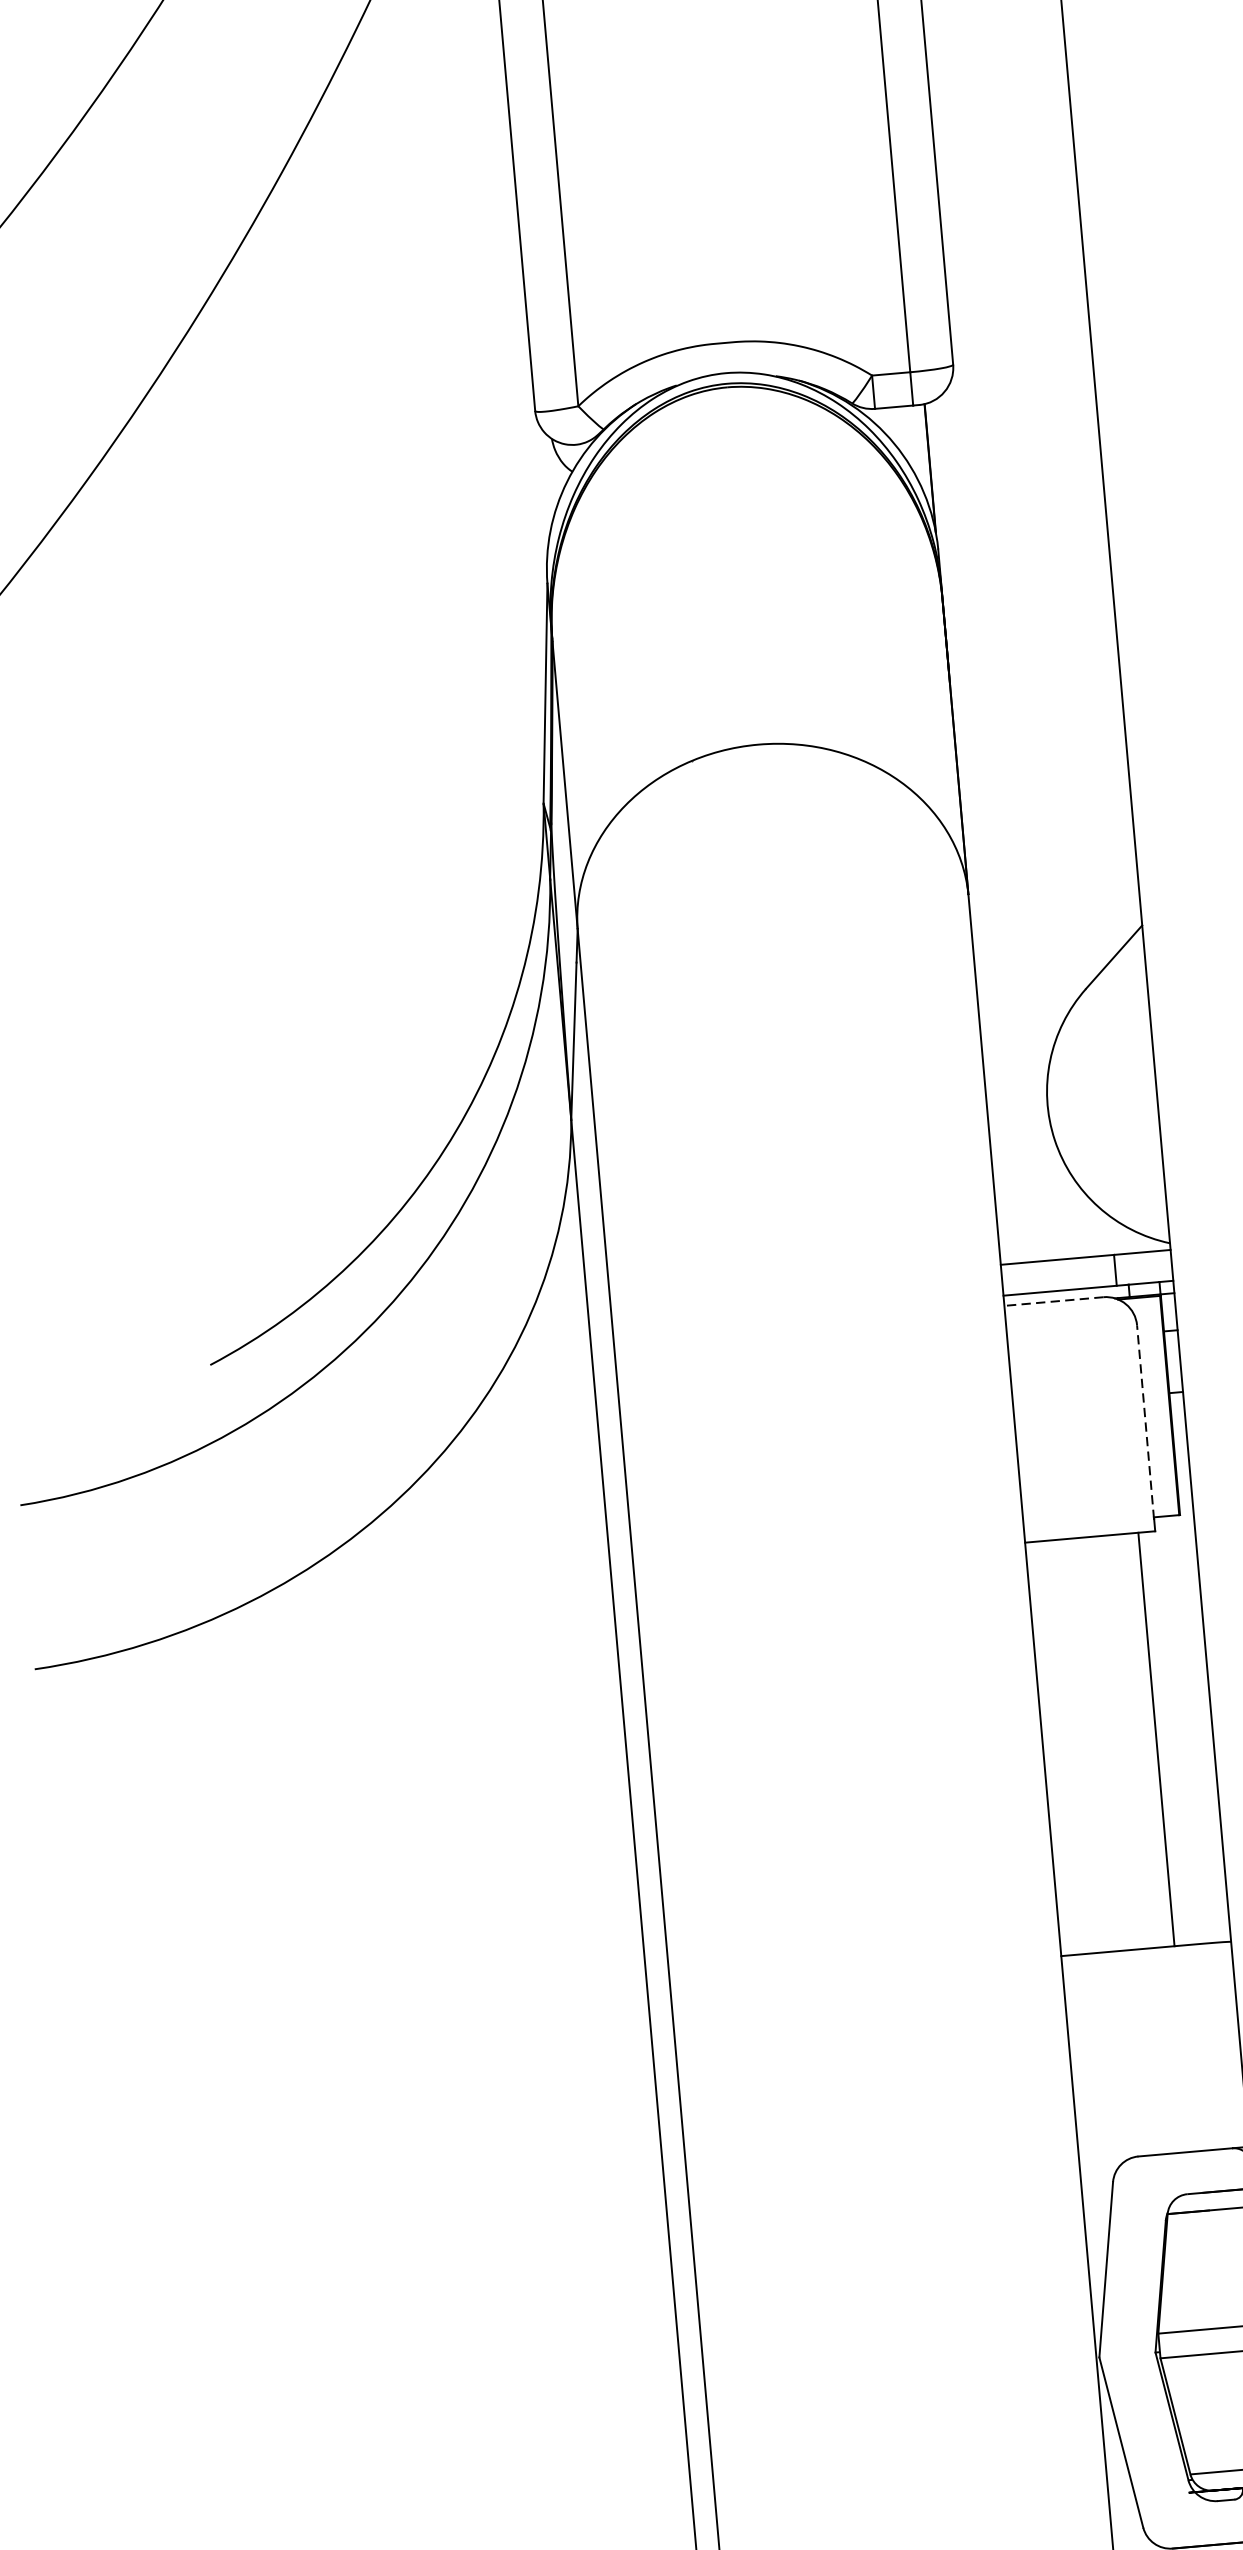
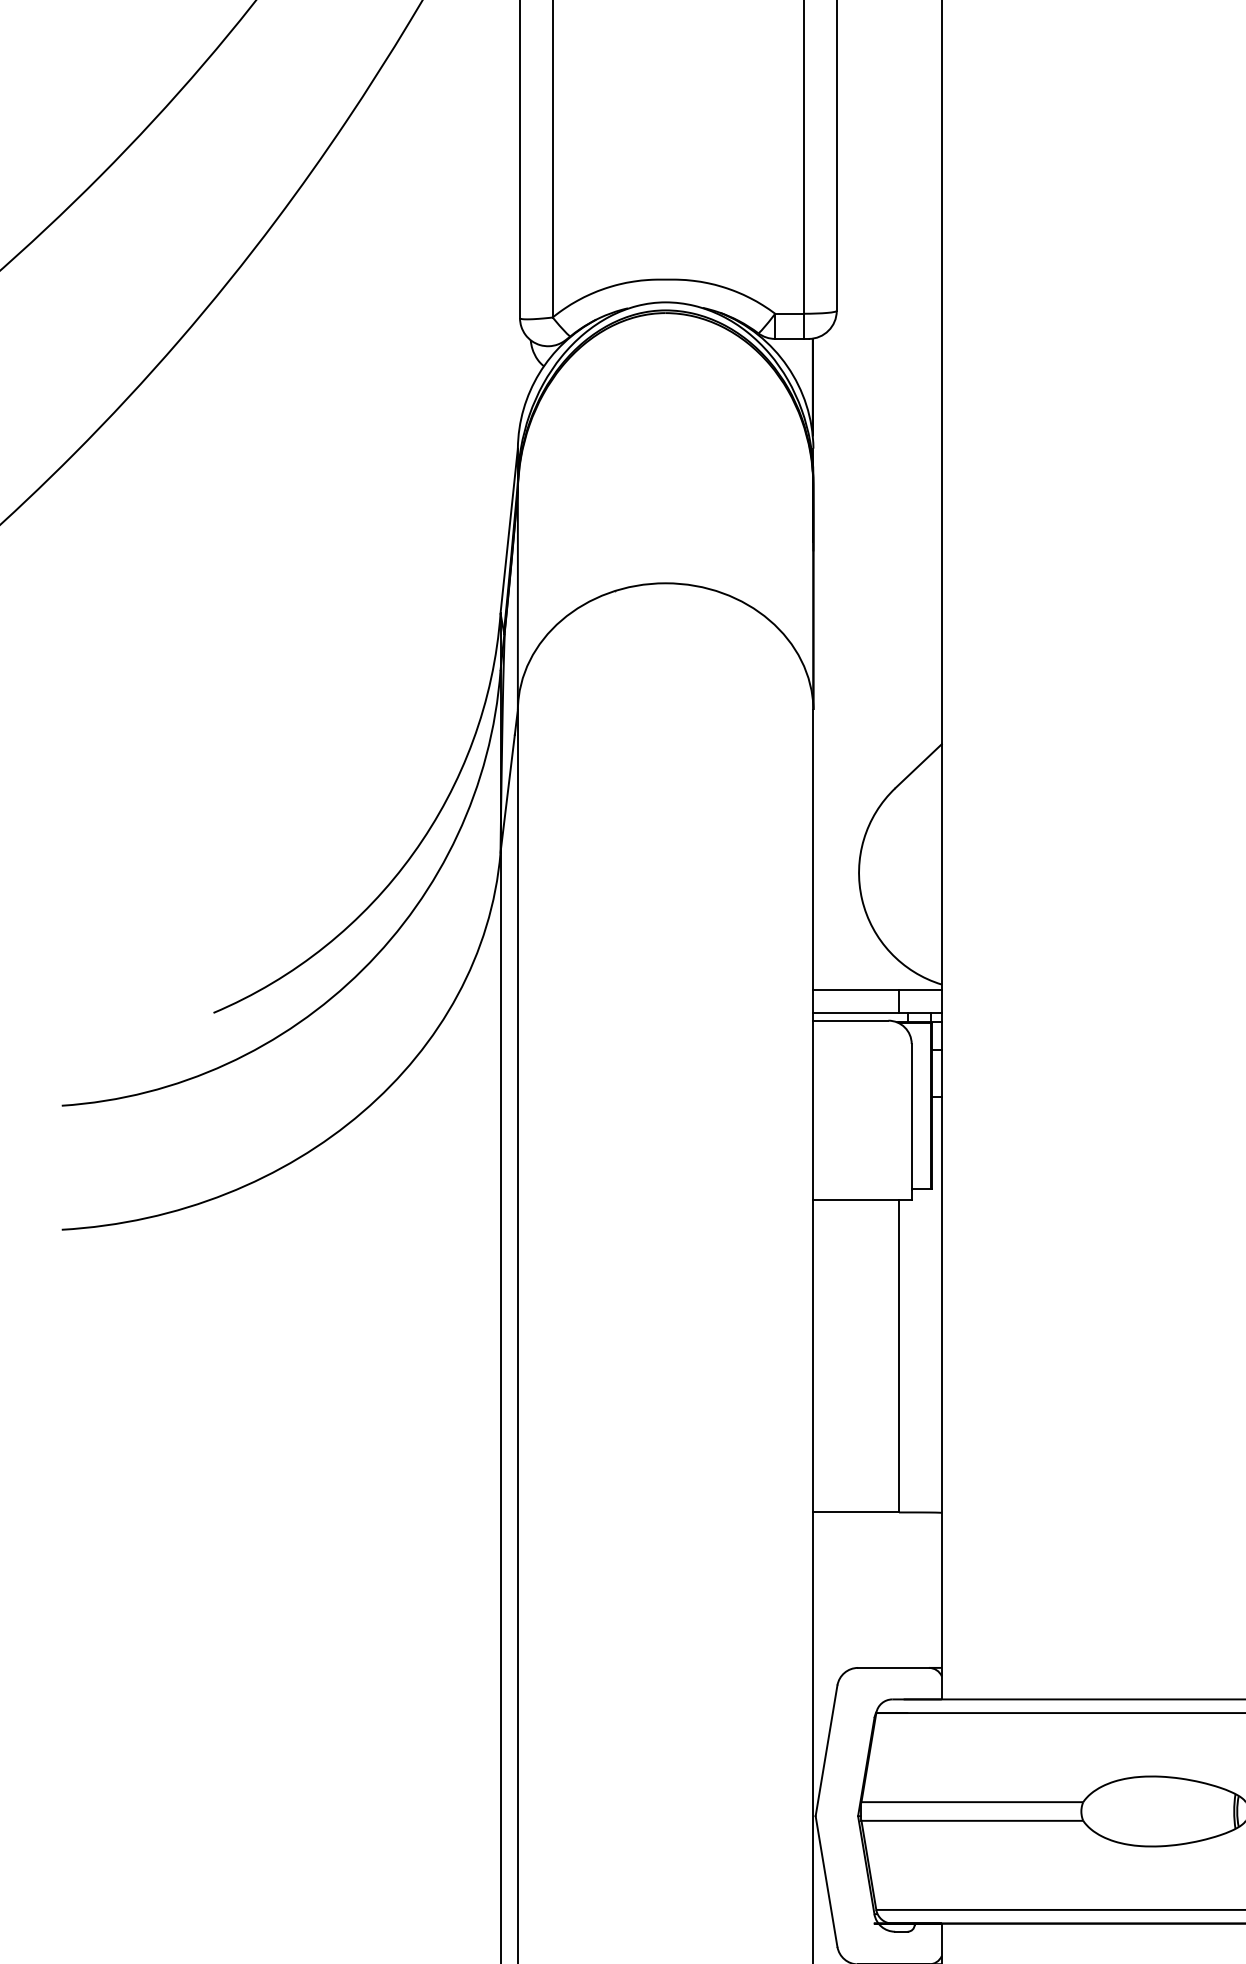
line: (1053, 1301) -> (850, 1020), dashed -> solid
line: (1145, 1421) -> (911, 1116), dashed -> solid

